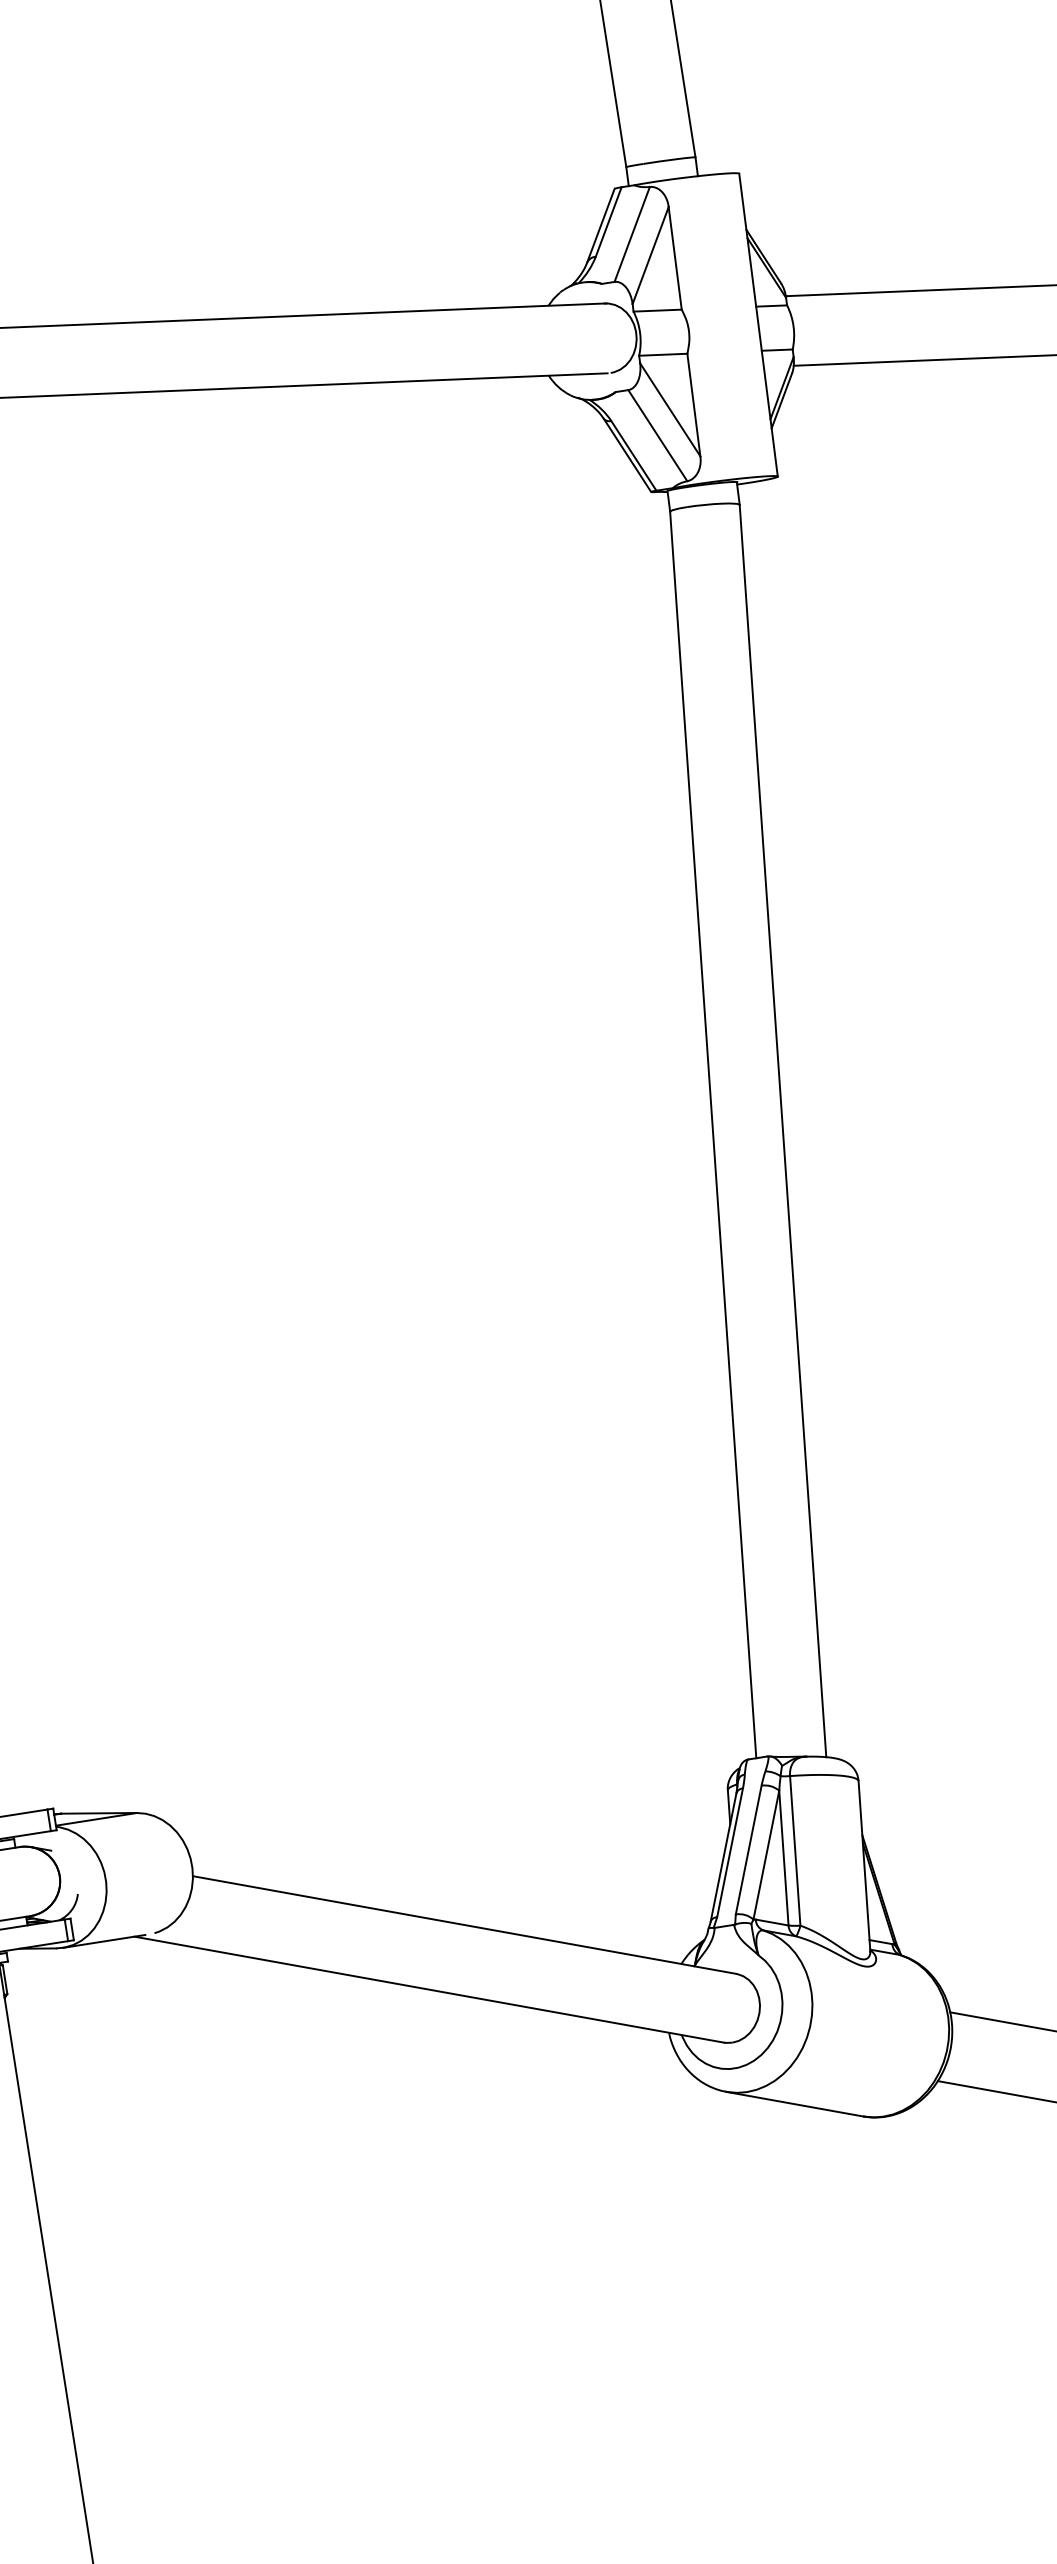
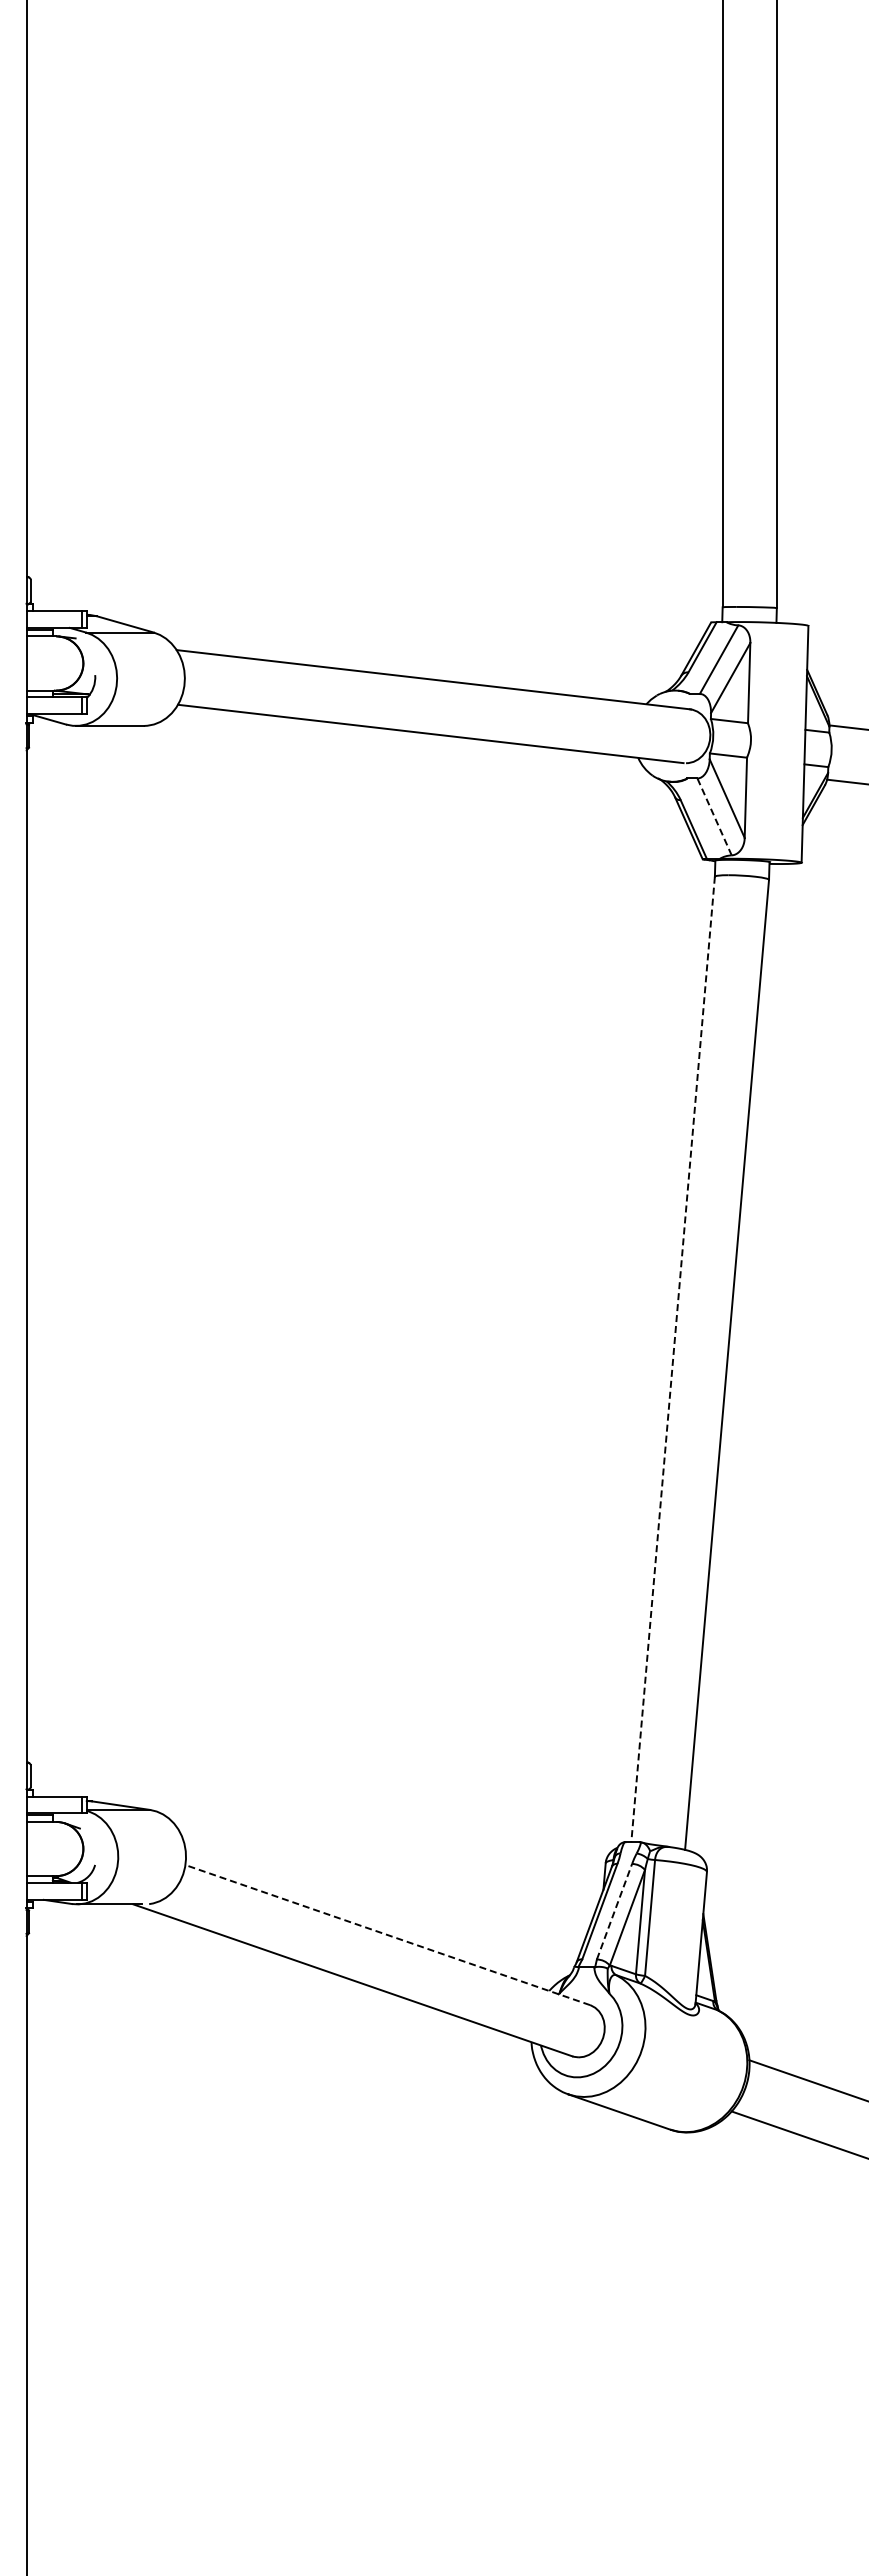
line: (657, 435) -> (714, 816), solid -> dashed
line: (713, 1134) -> (673, 1359), solid -> dashed
line: (748, 1849) -> (614, 1911), solid -> dashed
line: (464, 1924) -> (387, 1934), solid -> dashed

